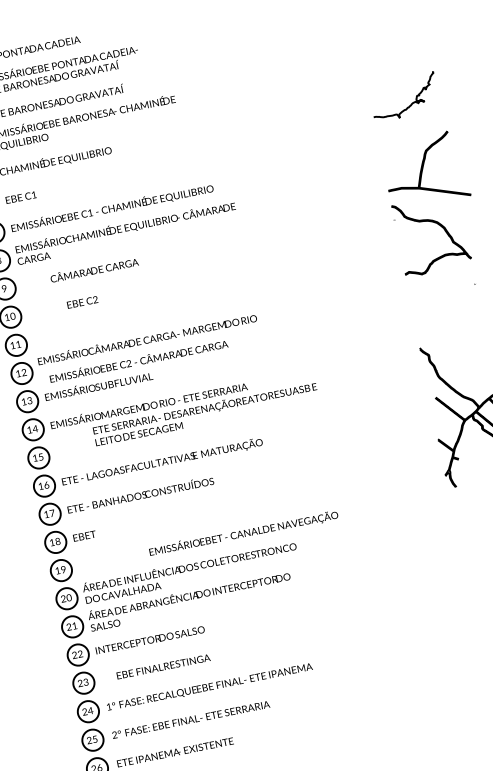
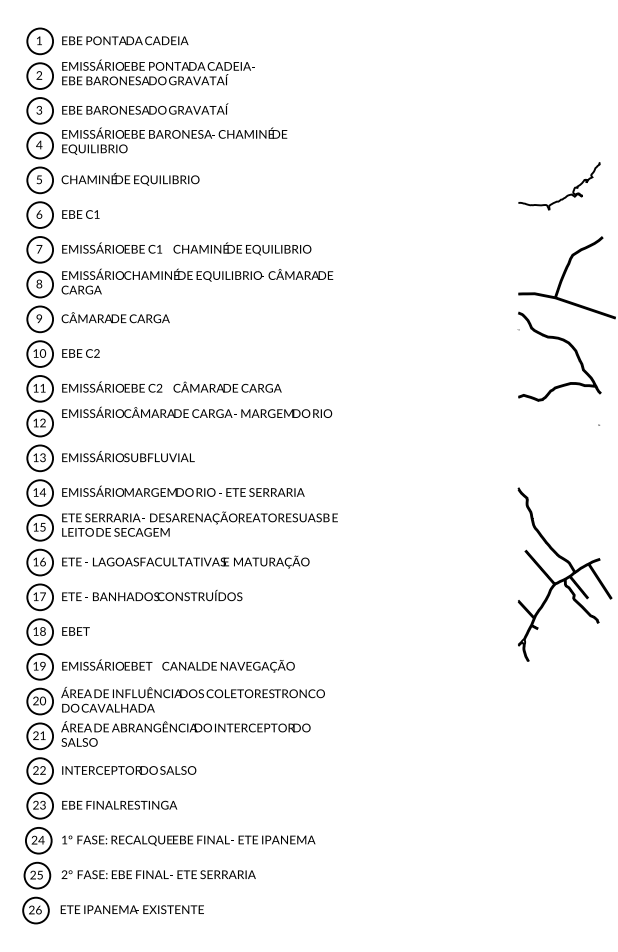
text: (94, 269) -> (115, 317), moved
text: (82, 302) -> (80, 353), moved
text: (138, 360) -> (171, 386), moved
text: (205, 413) -> (199, 523), moved
text: (243, 533) -> (178, 665), moved
text: (163, 666) -> (119, 804), moved

